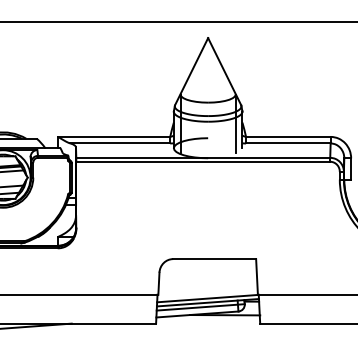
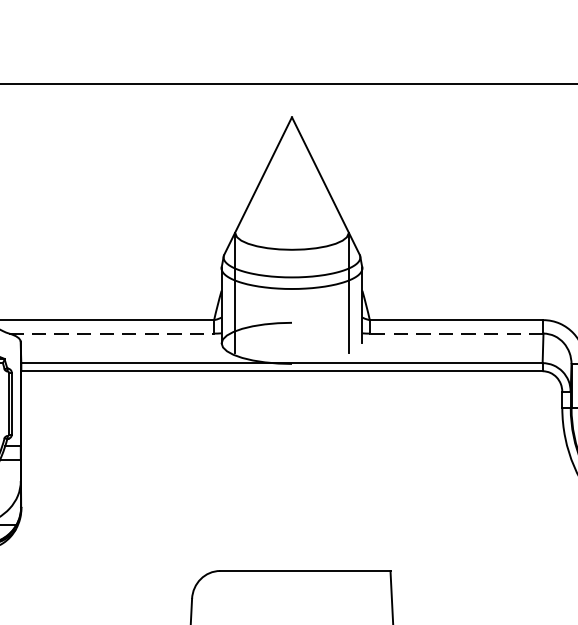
line: (120, 143) -> (112, 333), solid -> dashed
line: (287, 143) -> (454, 333), solid -> dashed

